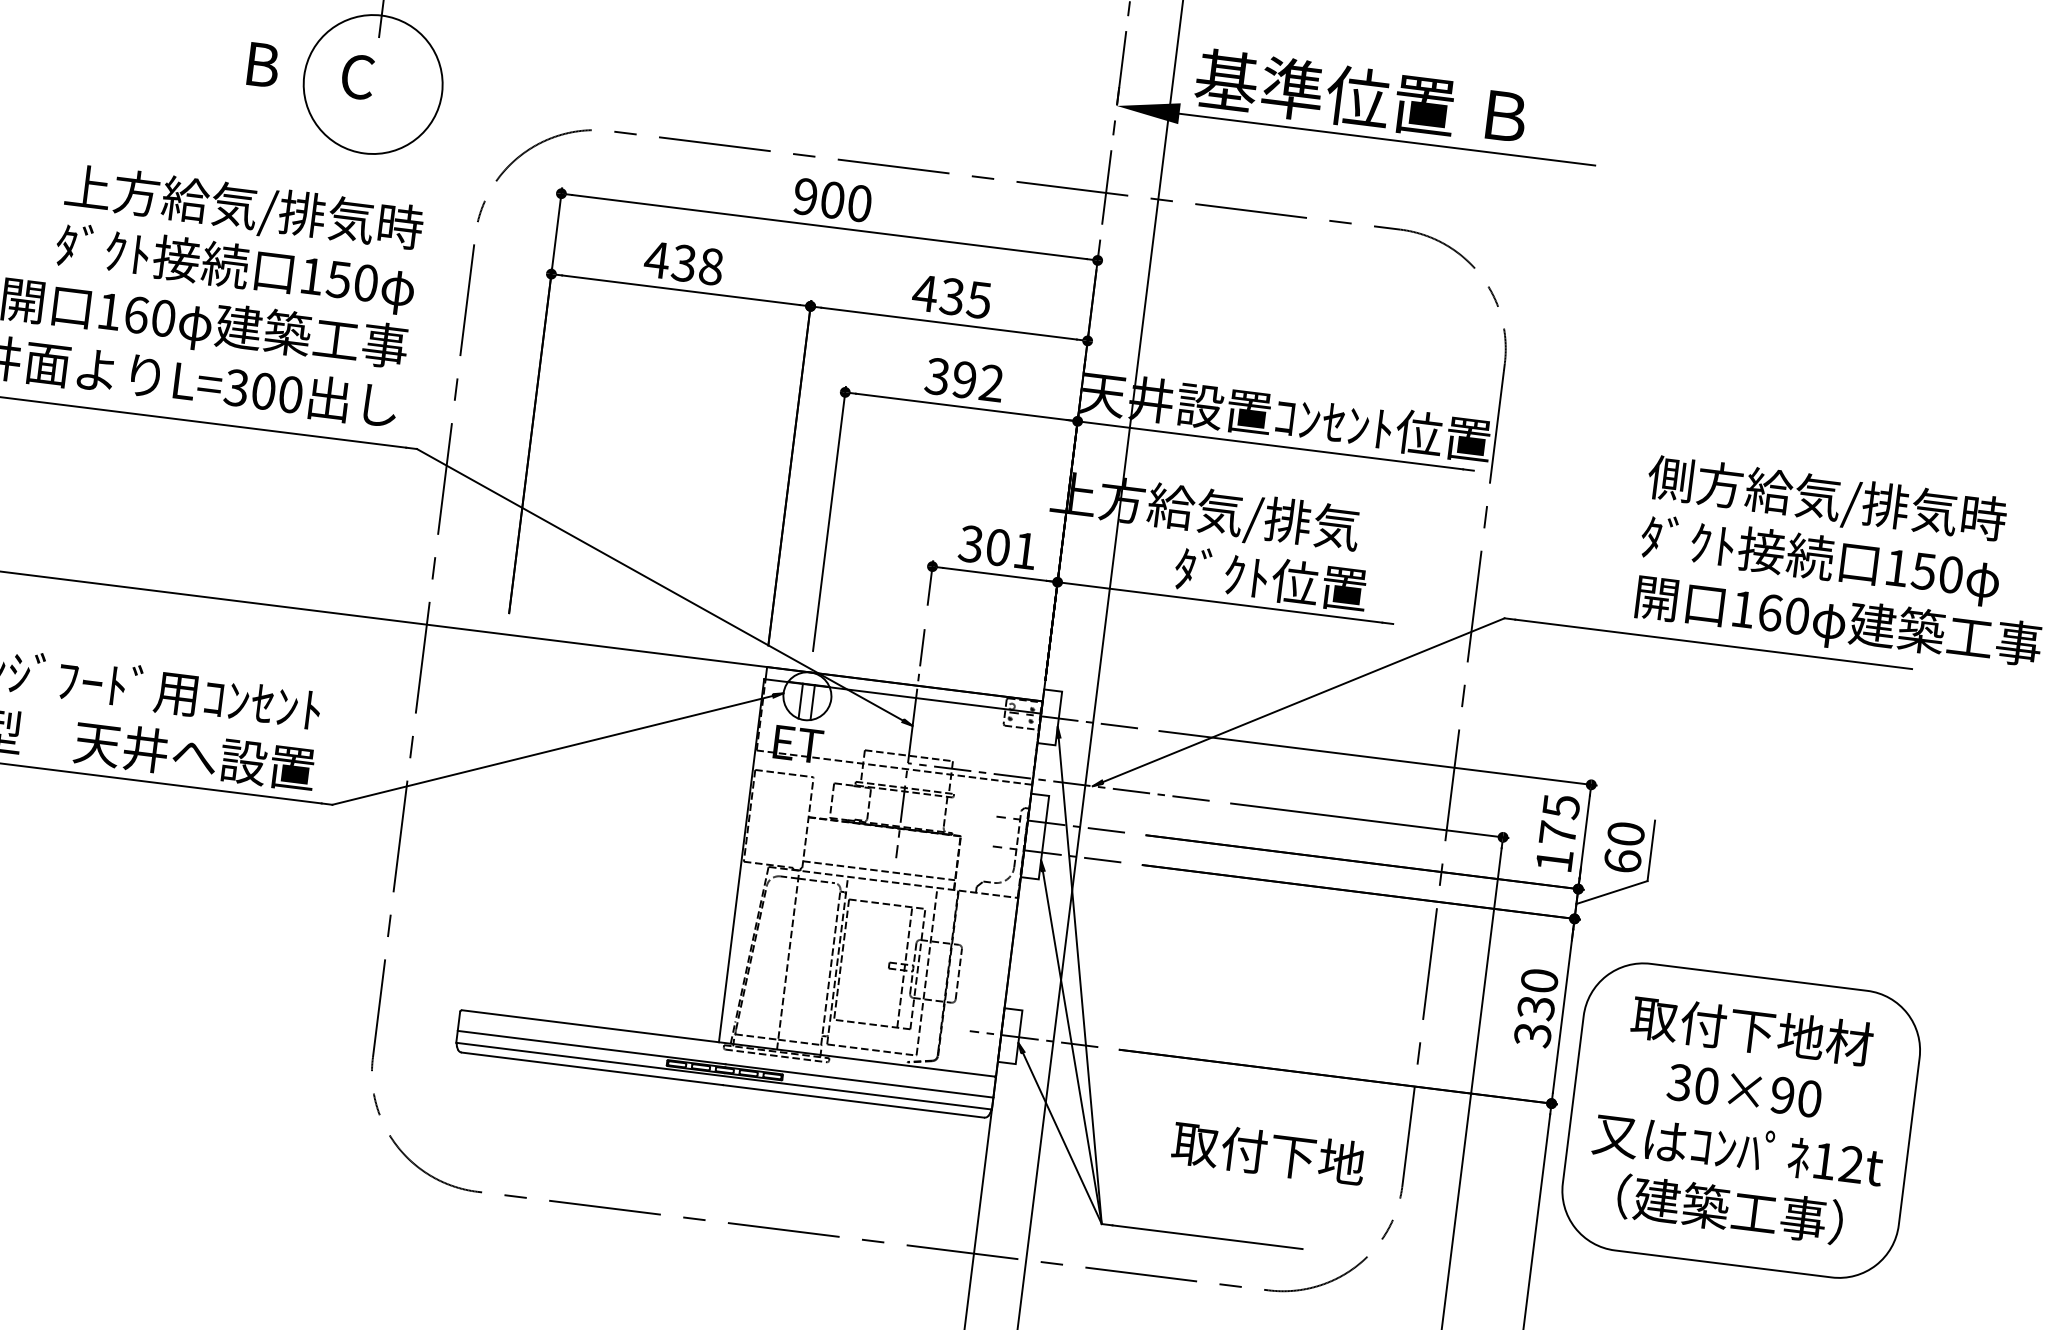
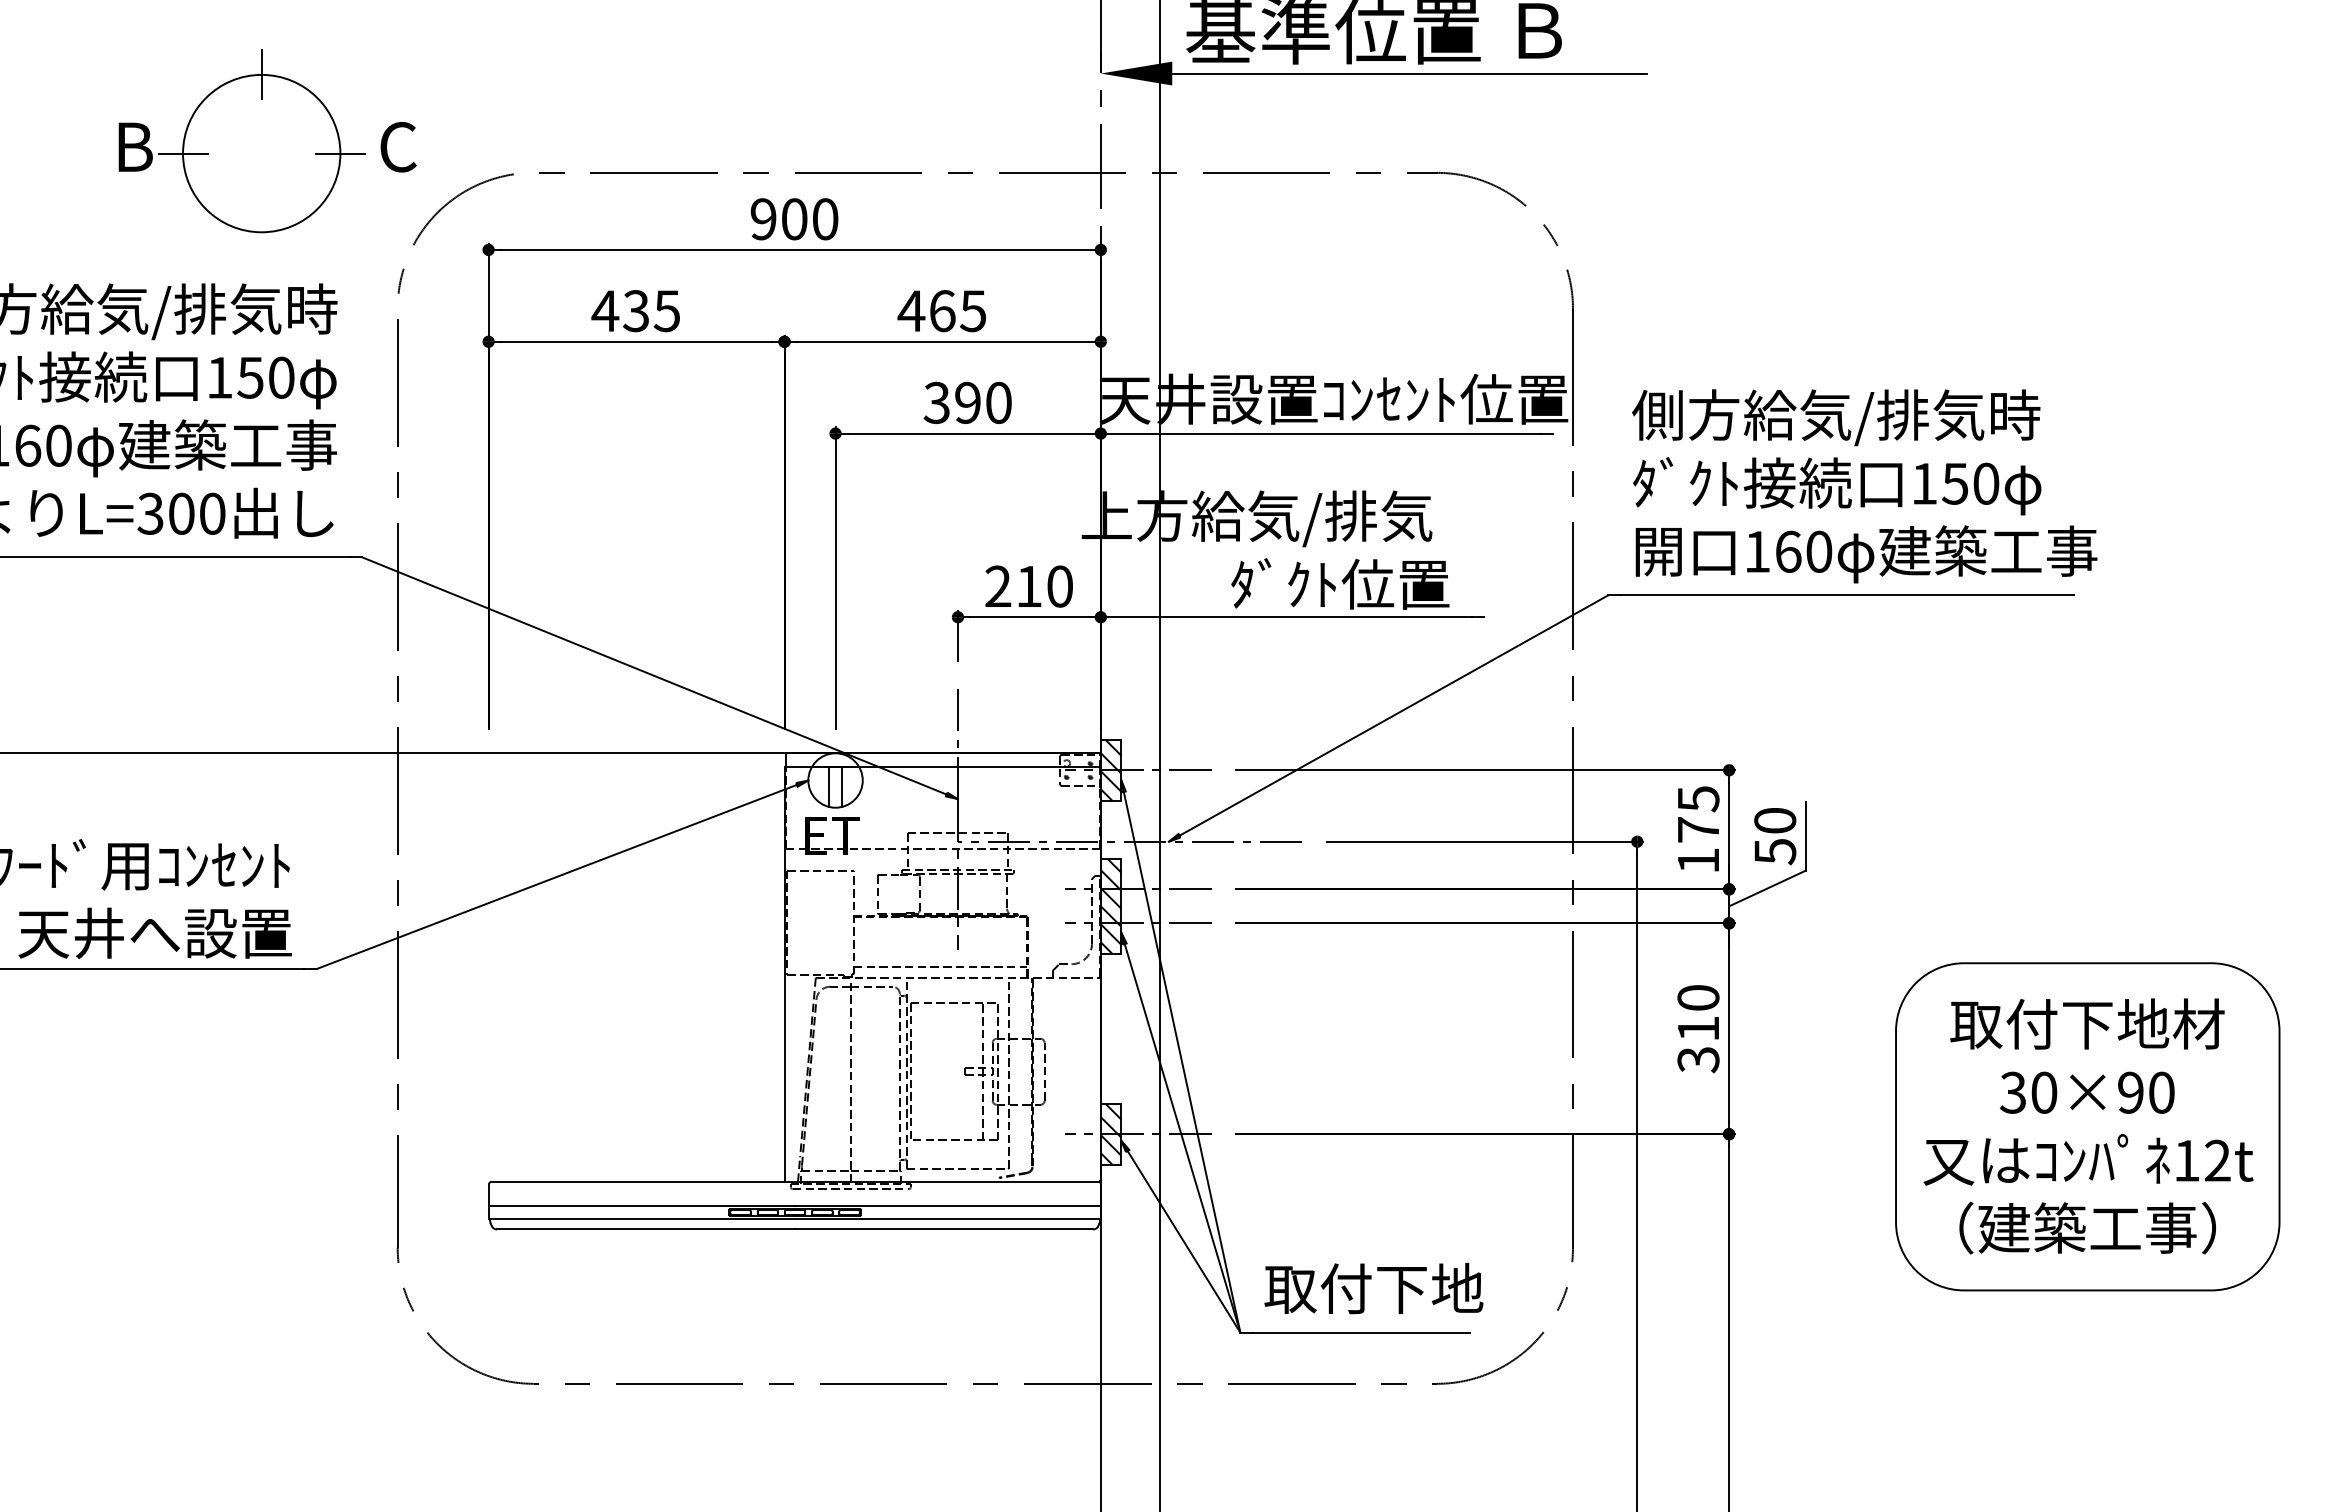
line: (303, 75) -> (182, 153), added
text: (357, 77) -> (398, 147), moved
line: (441, 92) -> (339, 153), added
text: (710, 267) -> (666, 311), 438 -> 435
text: (952, 297) -> (942, 311), 435 -> 465
text: (991, 382) -> (998, 402), 392 -> 390
text: (997, 547) -> (1028, 586), 301 -> 210
text: (1844, 563) -> (1864, 486), moved
hatch: (1049, 716) -> (1110, 769), added
hatch: (1034, 835) -> (1110, 905), added
text: (1623, 861) -> (1775, 851), 60 -> 50
text: (1536, 1008) -> (1698, 1029), 330 -> 310
hatch: (1009, 1035) -> (1110, 1133), added
part: (1741, 1120) -> (2087, 1126), moved
text: (1268, 1153) -> (1373, 1288), moved

